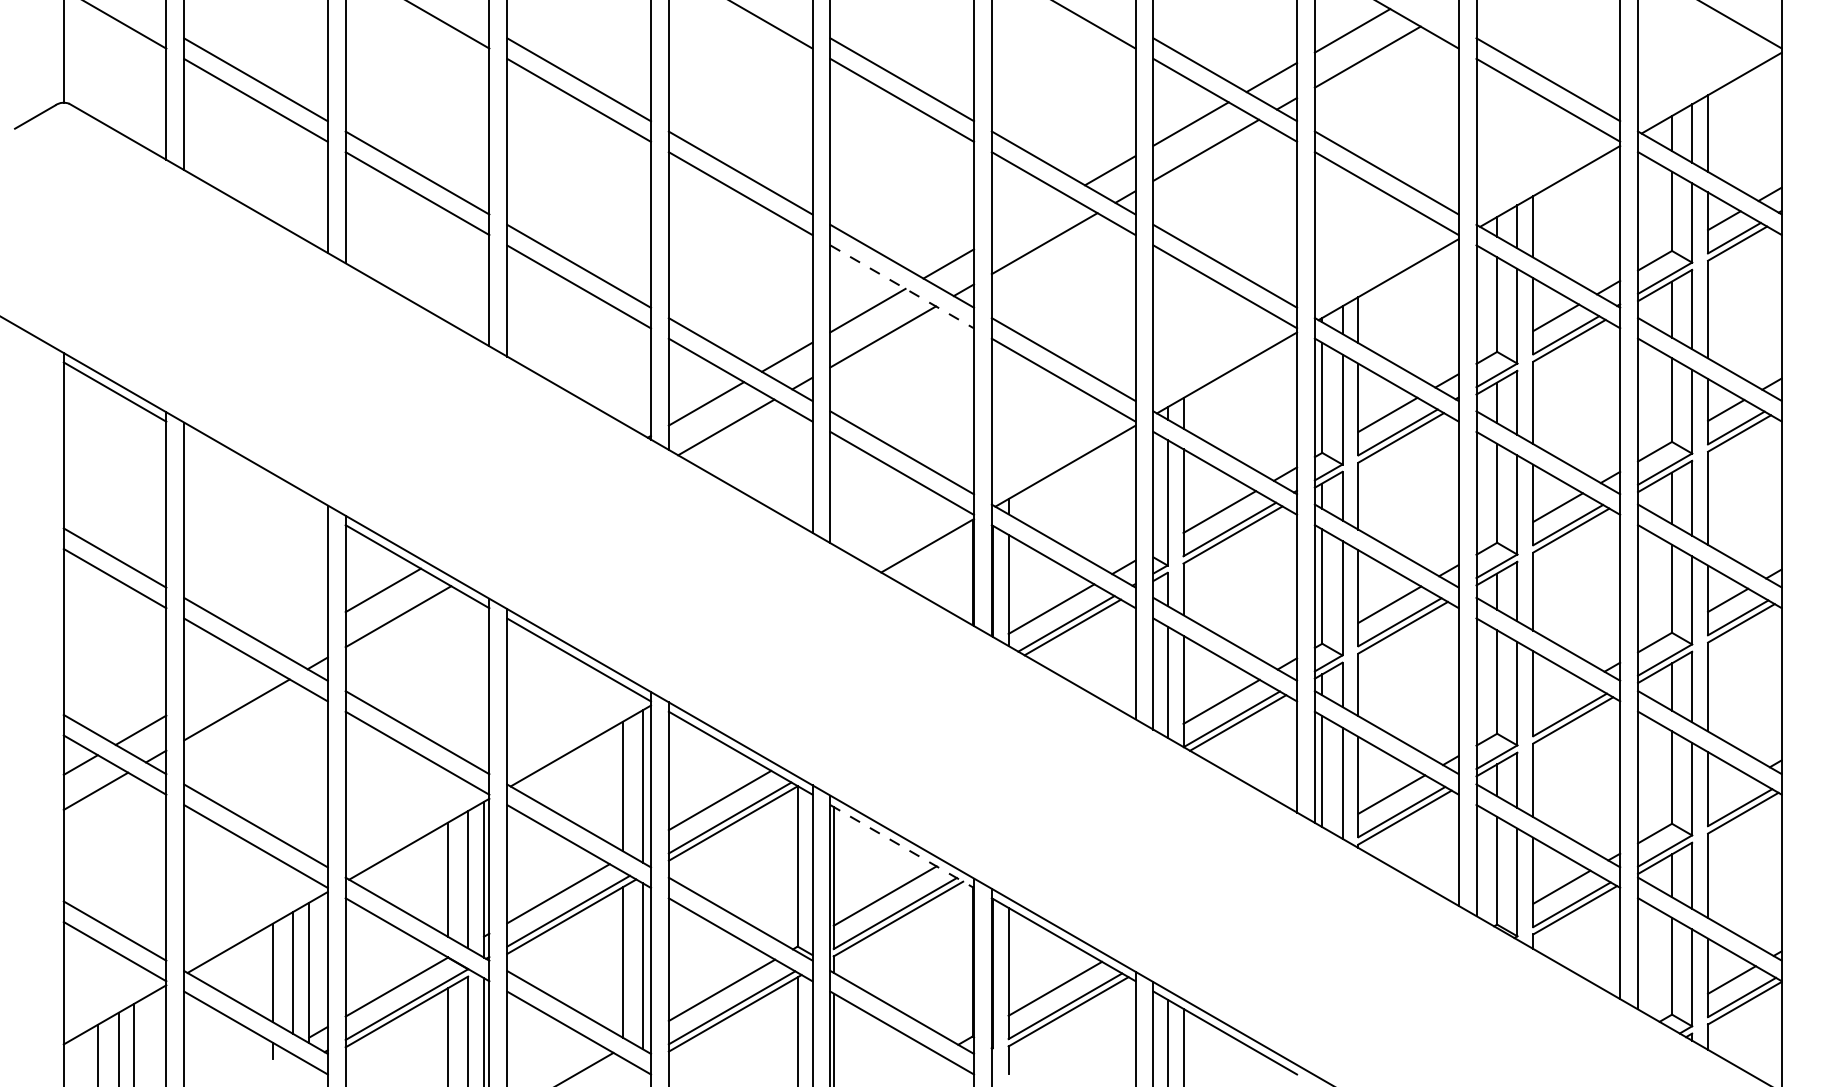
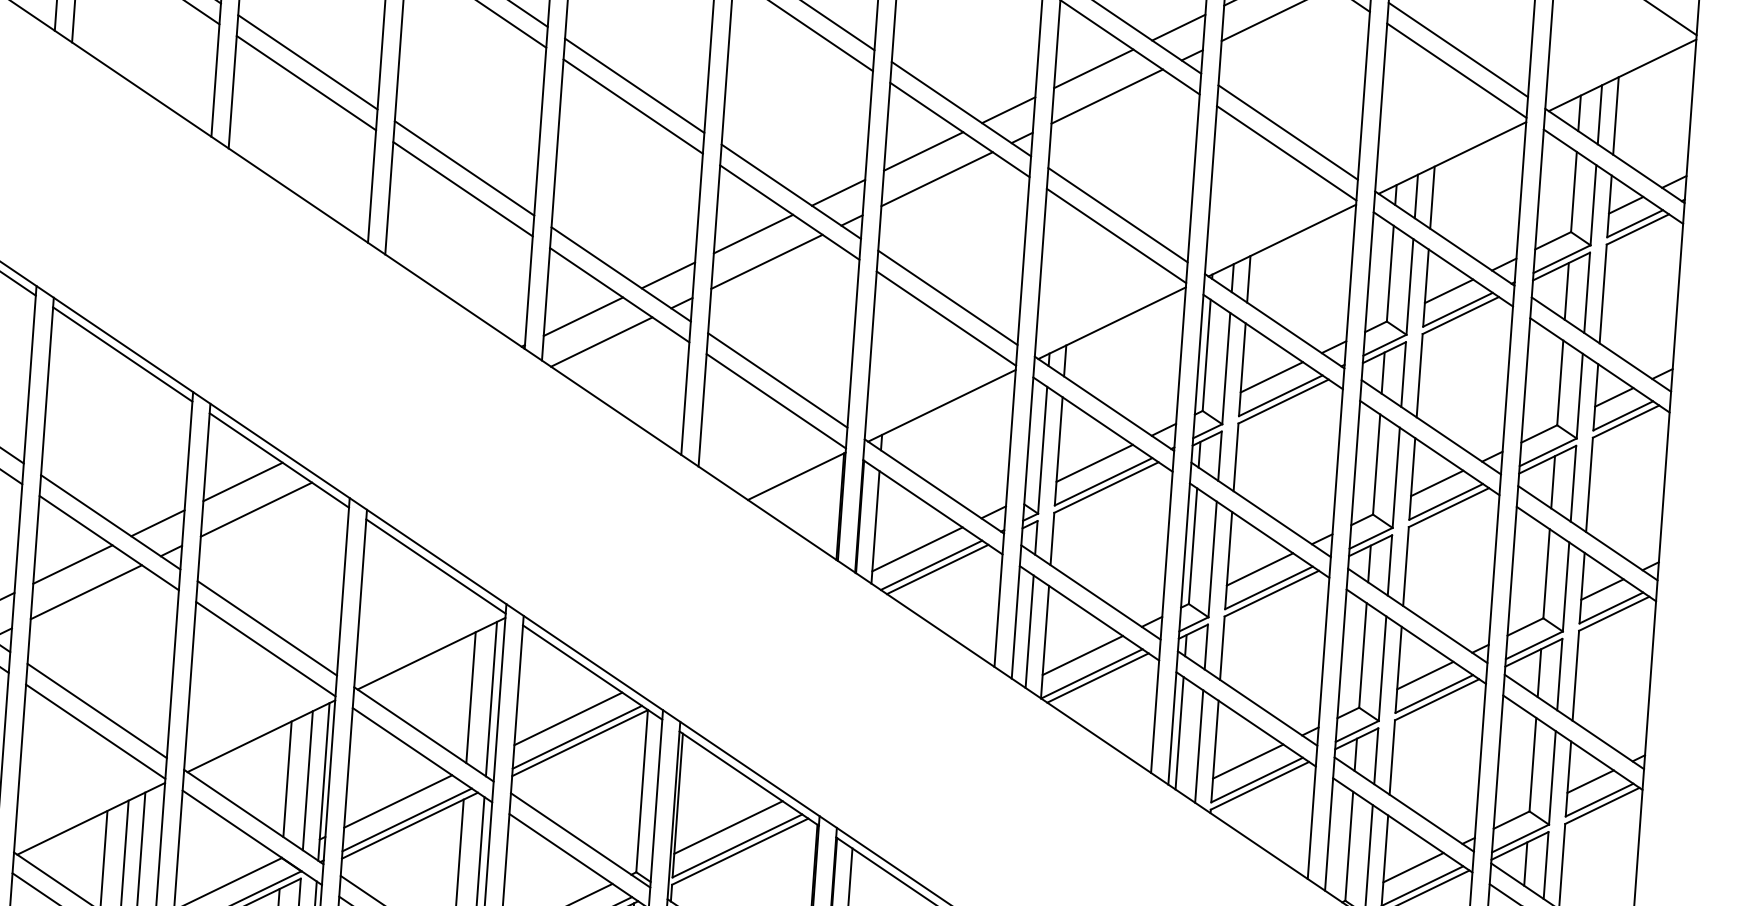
line: (1029, 217) -> (923, 151), added
line: (902, 286) -> (790, 212), dashed -> solid
line: (255, 473) -> (122, 354), added
line: (302, 636) -> (157, 522), added
line: (221, 683) -> (72, 564), added
line: (1559, 697) -> (1424, 675), added
line: (1730, 789) -> (1591, 781), added
line: (902, 846) -> (749, 778), dashed -> solid

